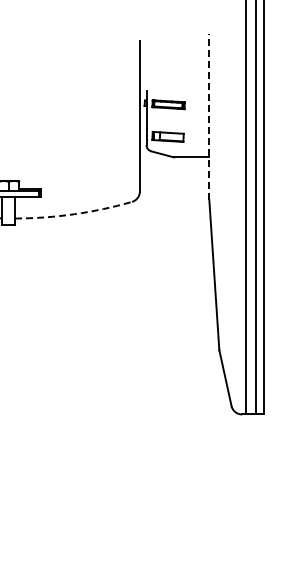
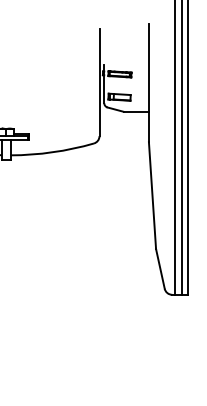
line: (209, 116) -> (149, 82), dashed -> solid
arc: (74, 214) -> (52, 152), dashed -> solid

